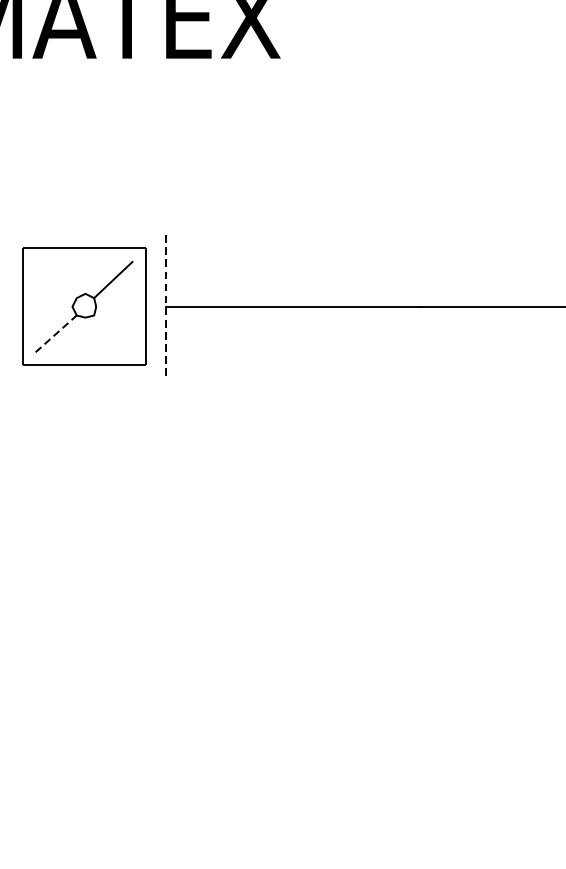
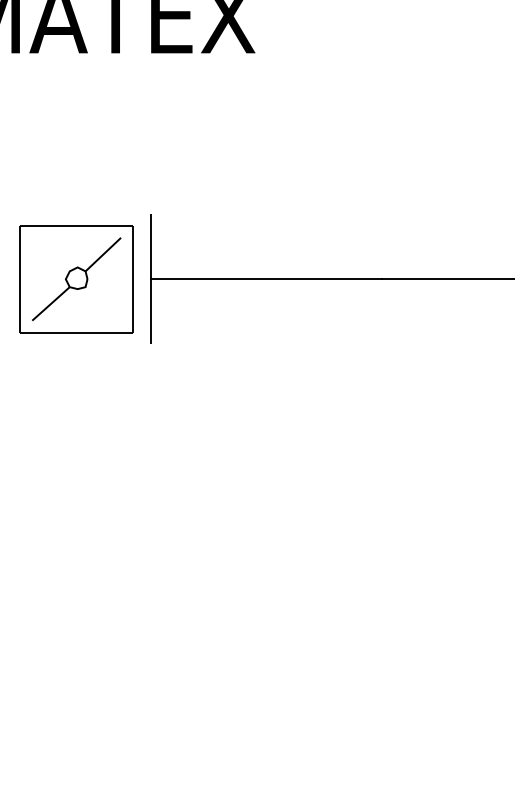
line: (165, 307) -> (150, 279), dashed -> solid
line: (56, 333) -> (51, 303), dashed -> solid

